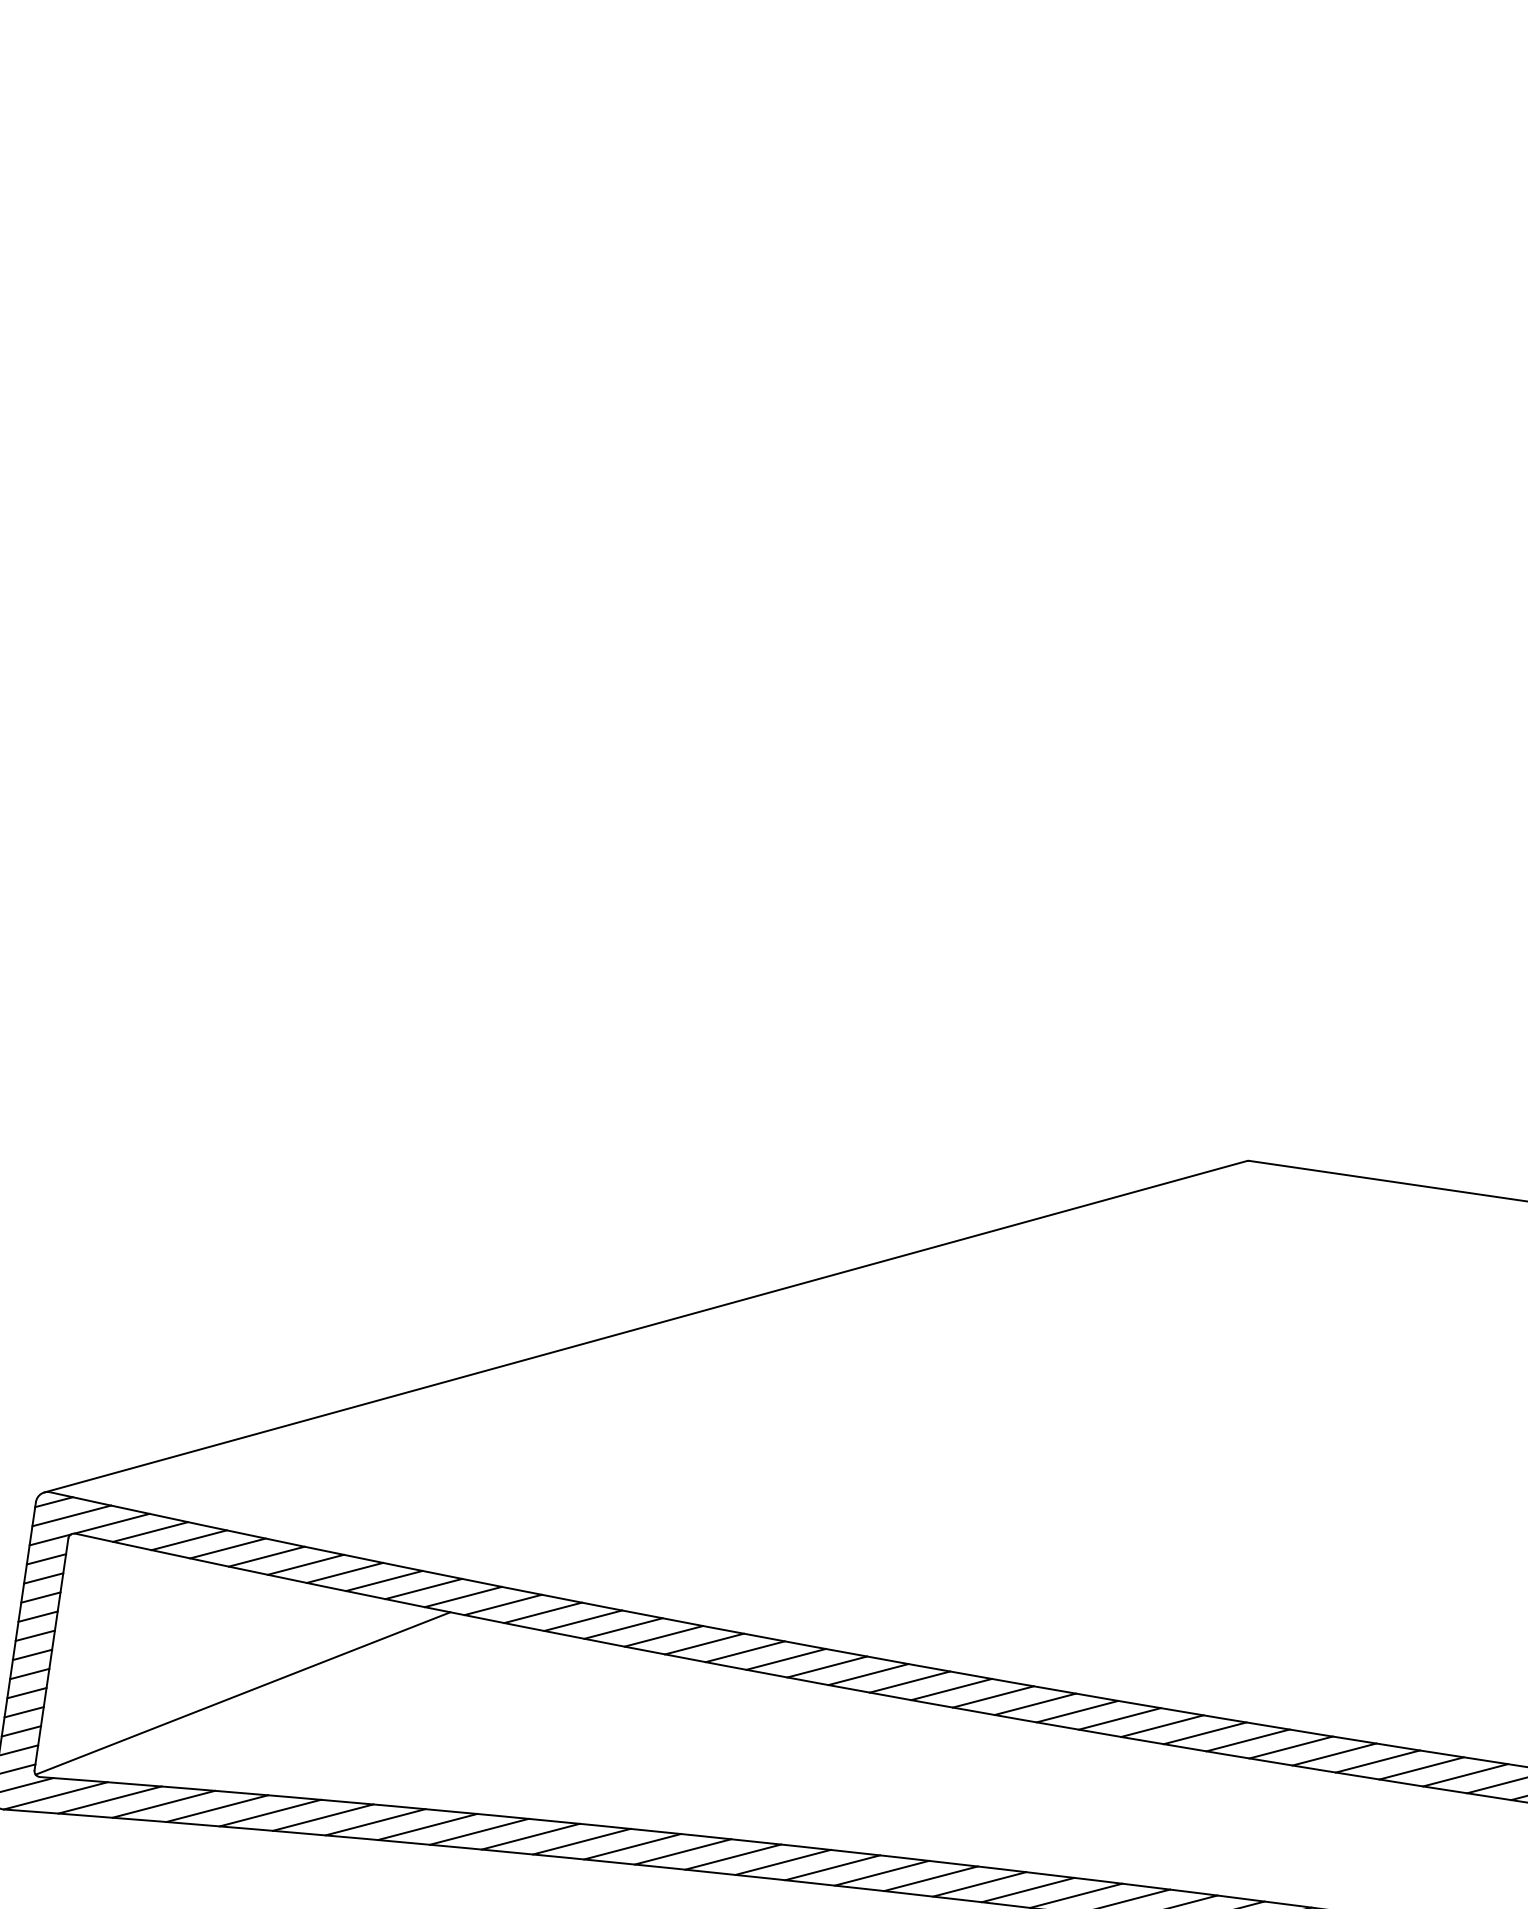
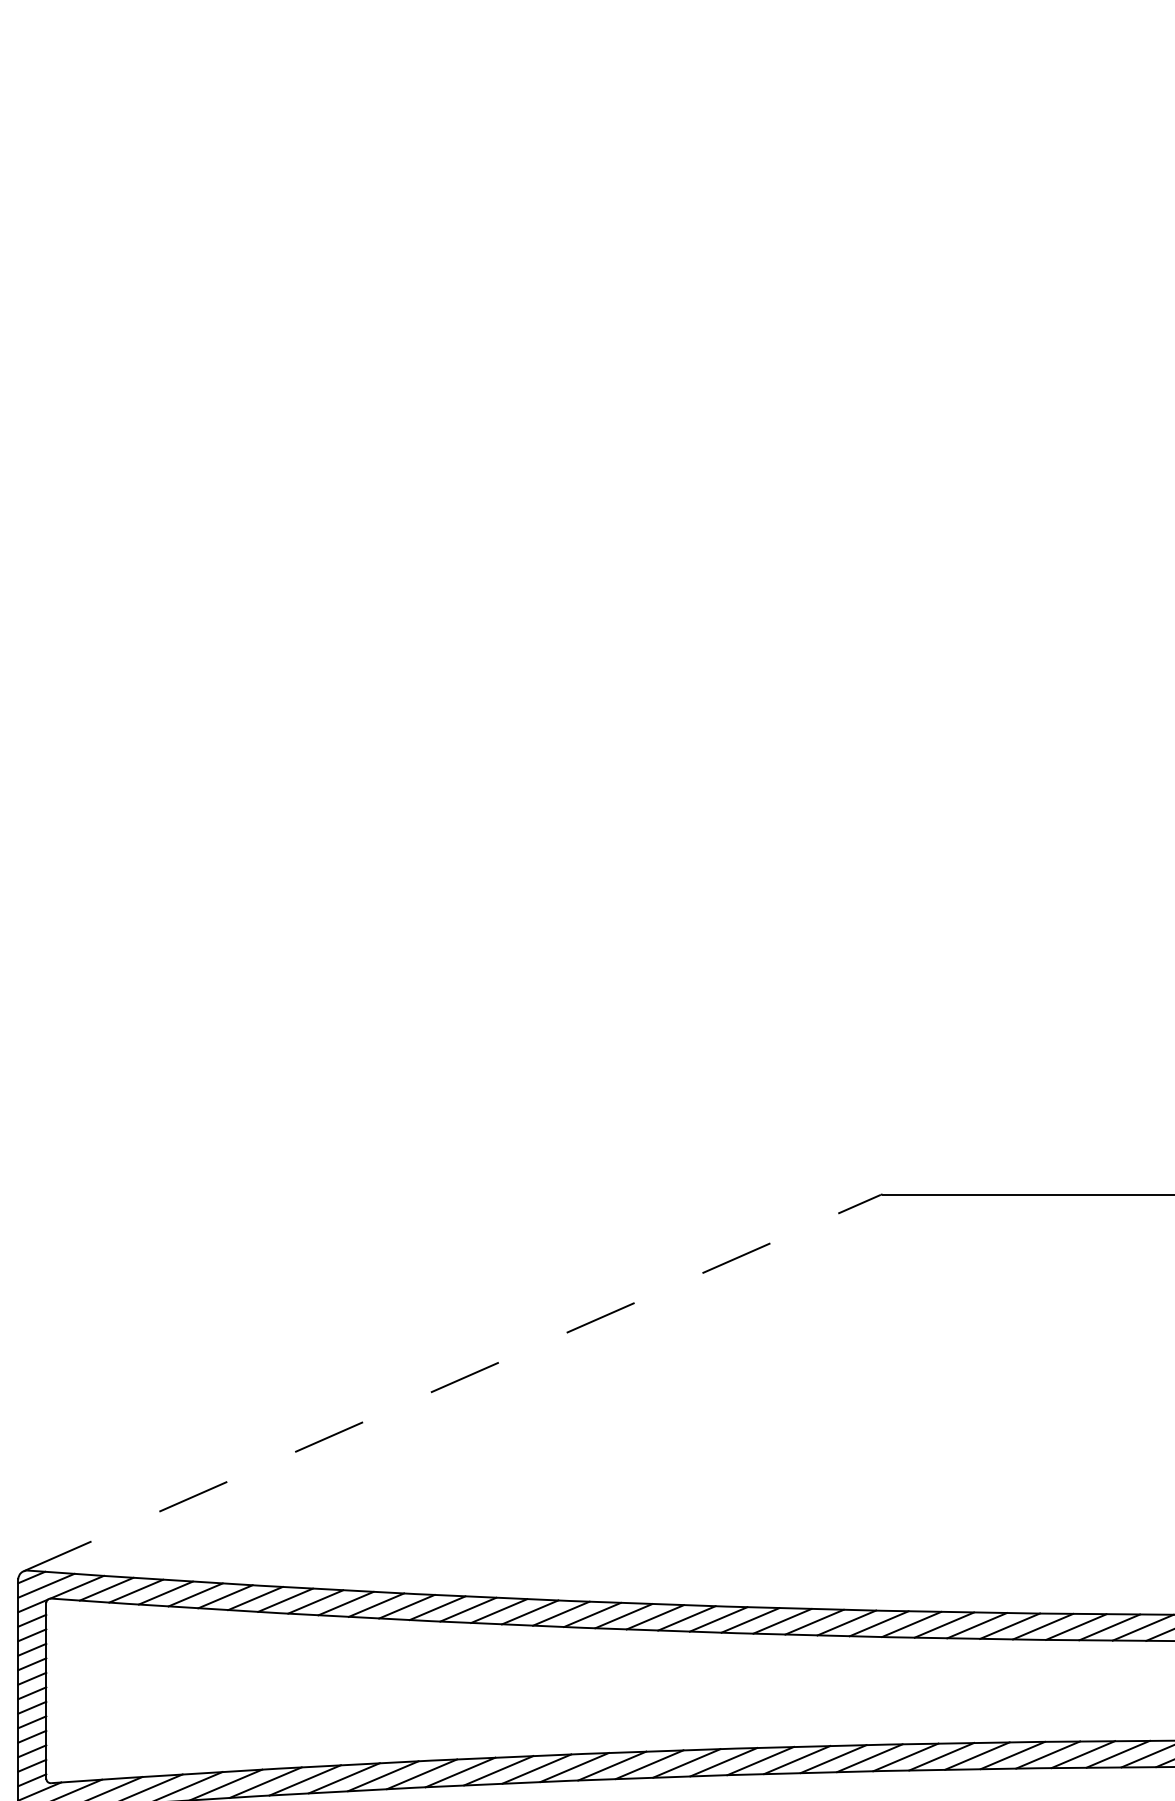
line: (646, 1326) -> (452, 1382), solid -> dashed
line: (242, 1692) -> (192, 1698), removed

